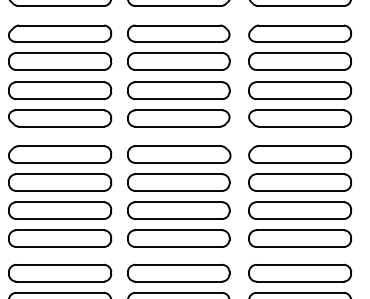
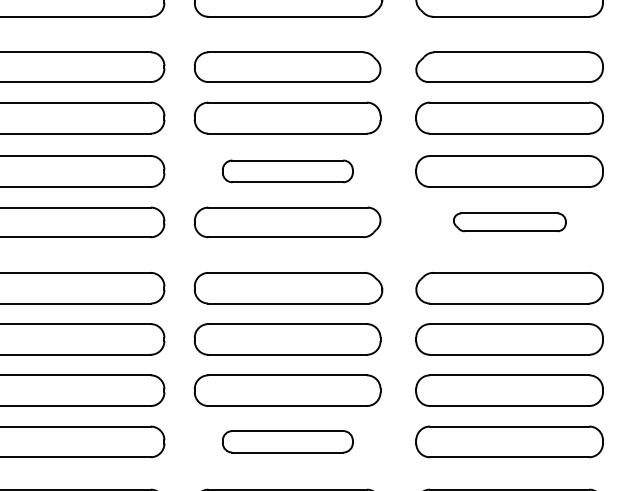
part: (178, 90) -> (287, 171), size x0.7
part: (300, 118) -> (510, 222), size x0.6
part: (178, 238) -> (287, 441), size x0.7

